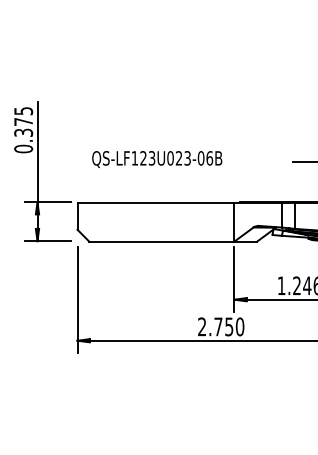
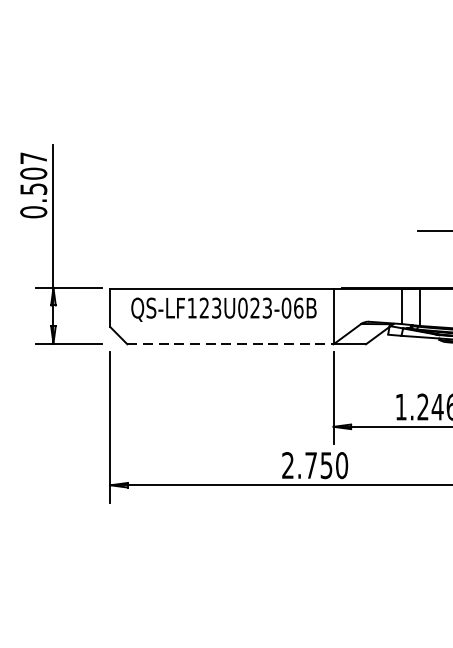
text: (23, 121) -> (33, 173), 0.375 -> 0.507
text: (157, 159) -> (224, 309), moved
line: (162, 241) -> (231, 343), solid -> dashed

